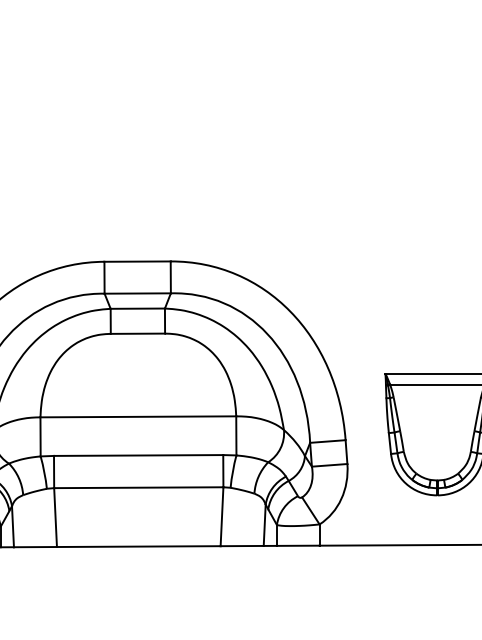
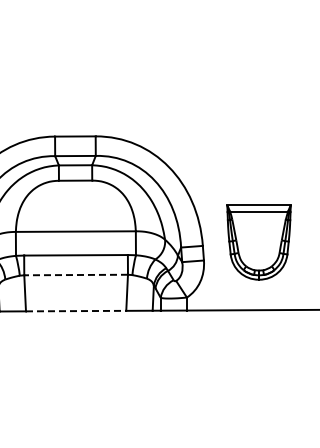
line: (139, 488) -> (76, 275), solid -> dashed
line: (139, 547) -> (76, 311), solid -> dashed

